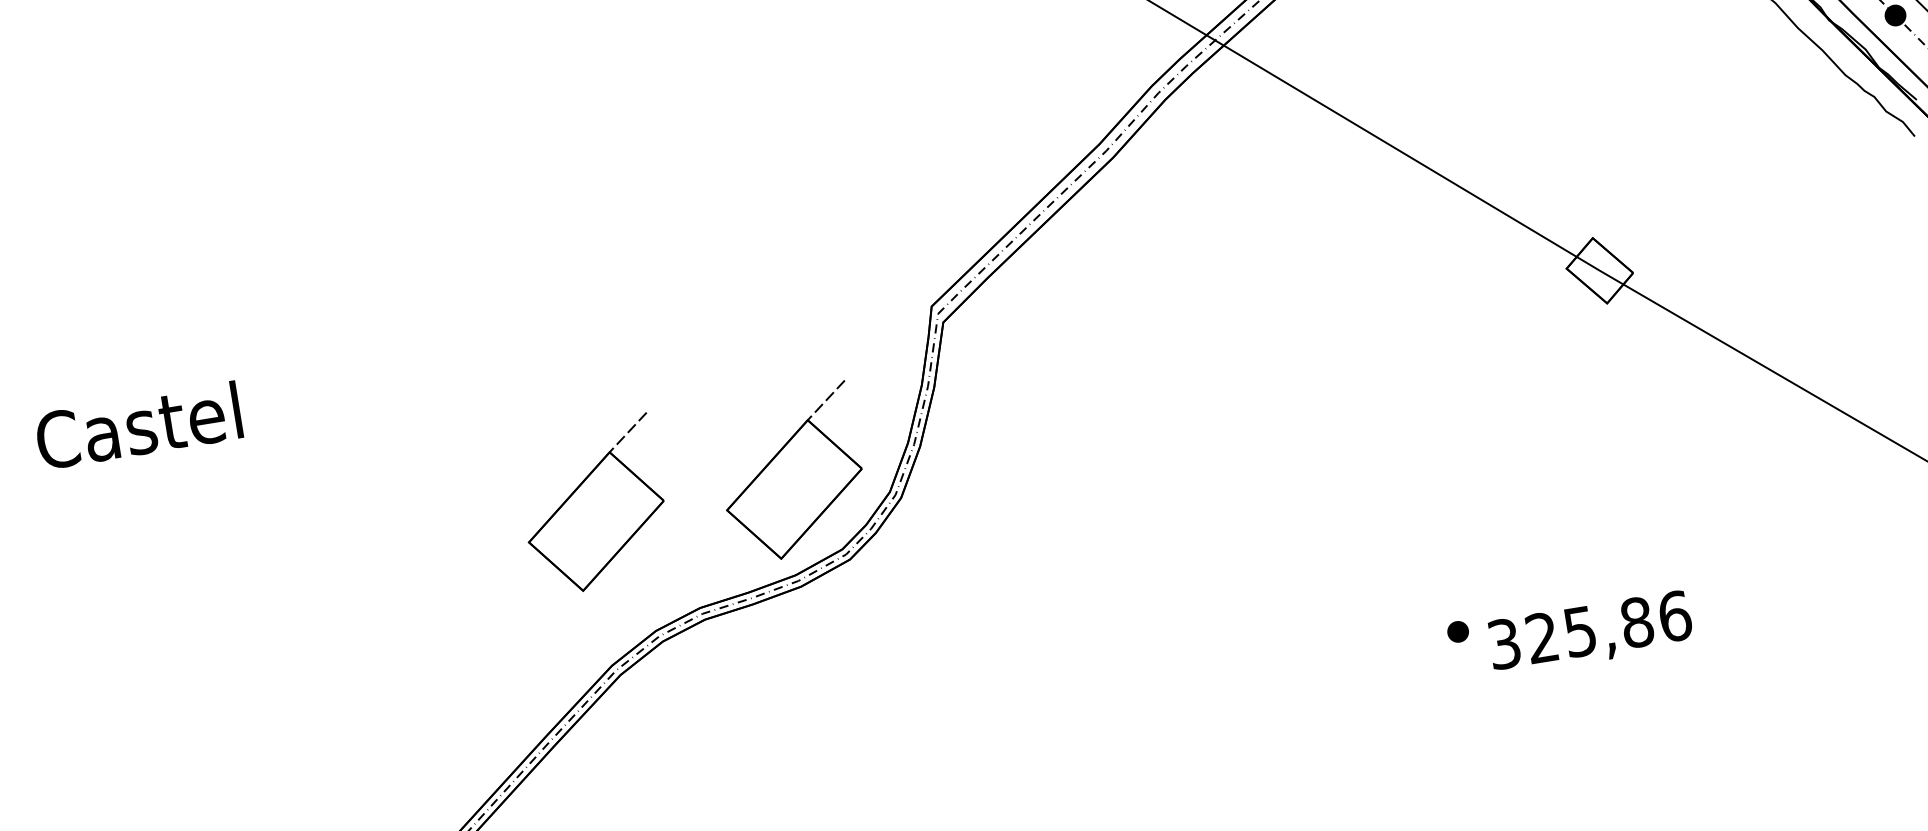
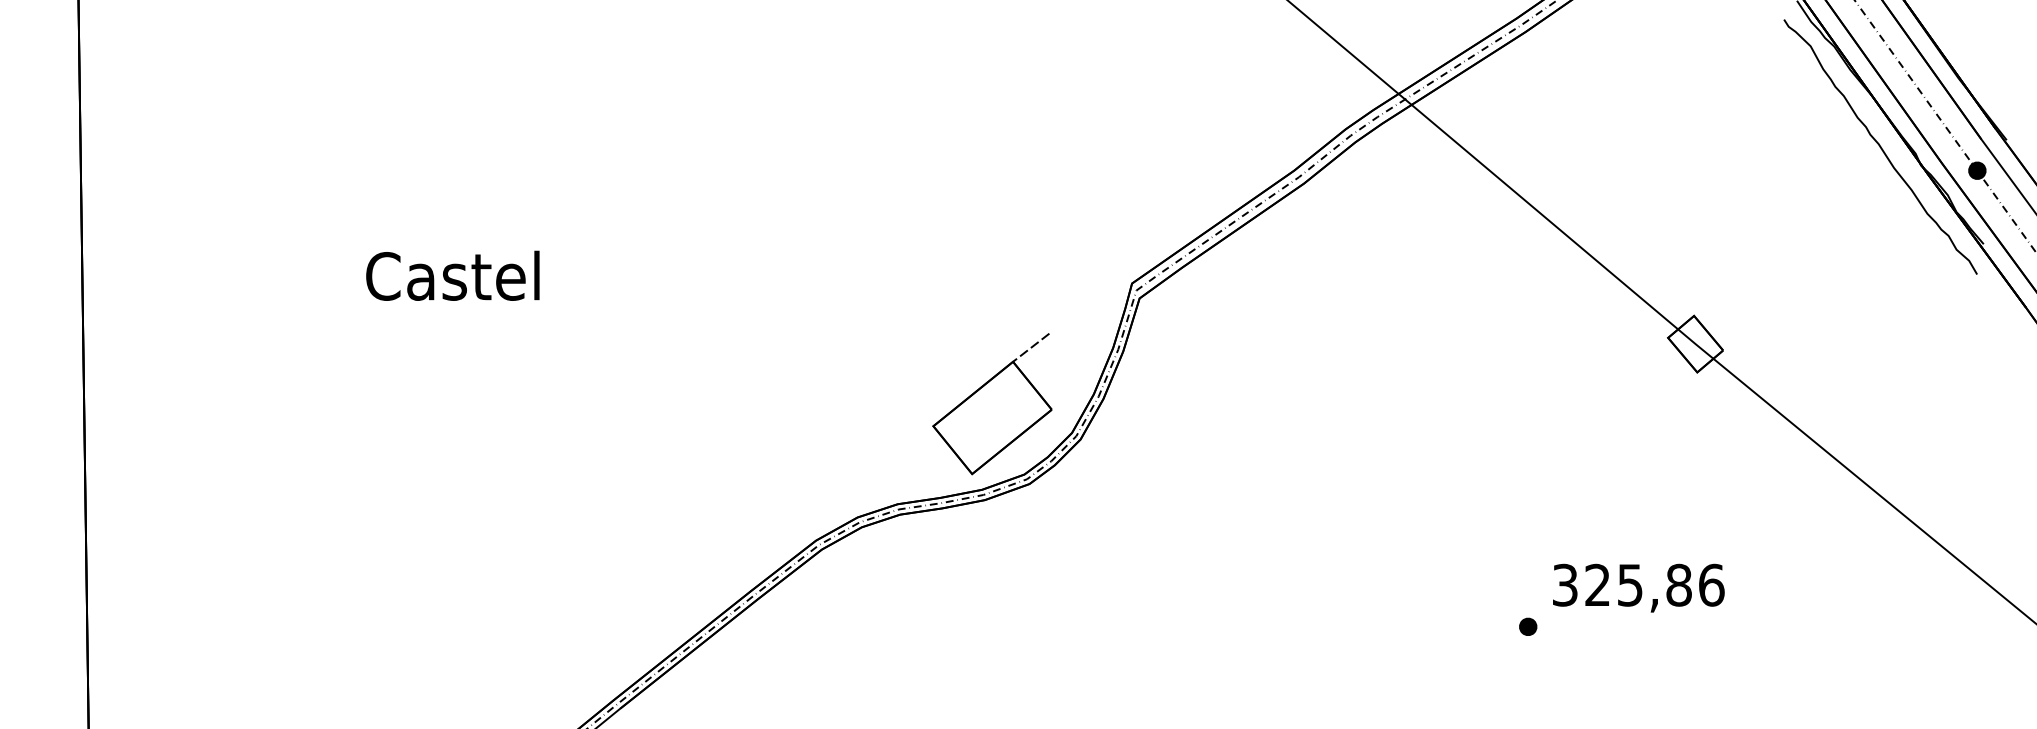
part: (593, 505) -> (822, 404), removed
text: (1590, 632) -> (1638, 587), moved

